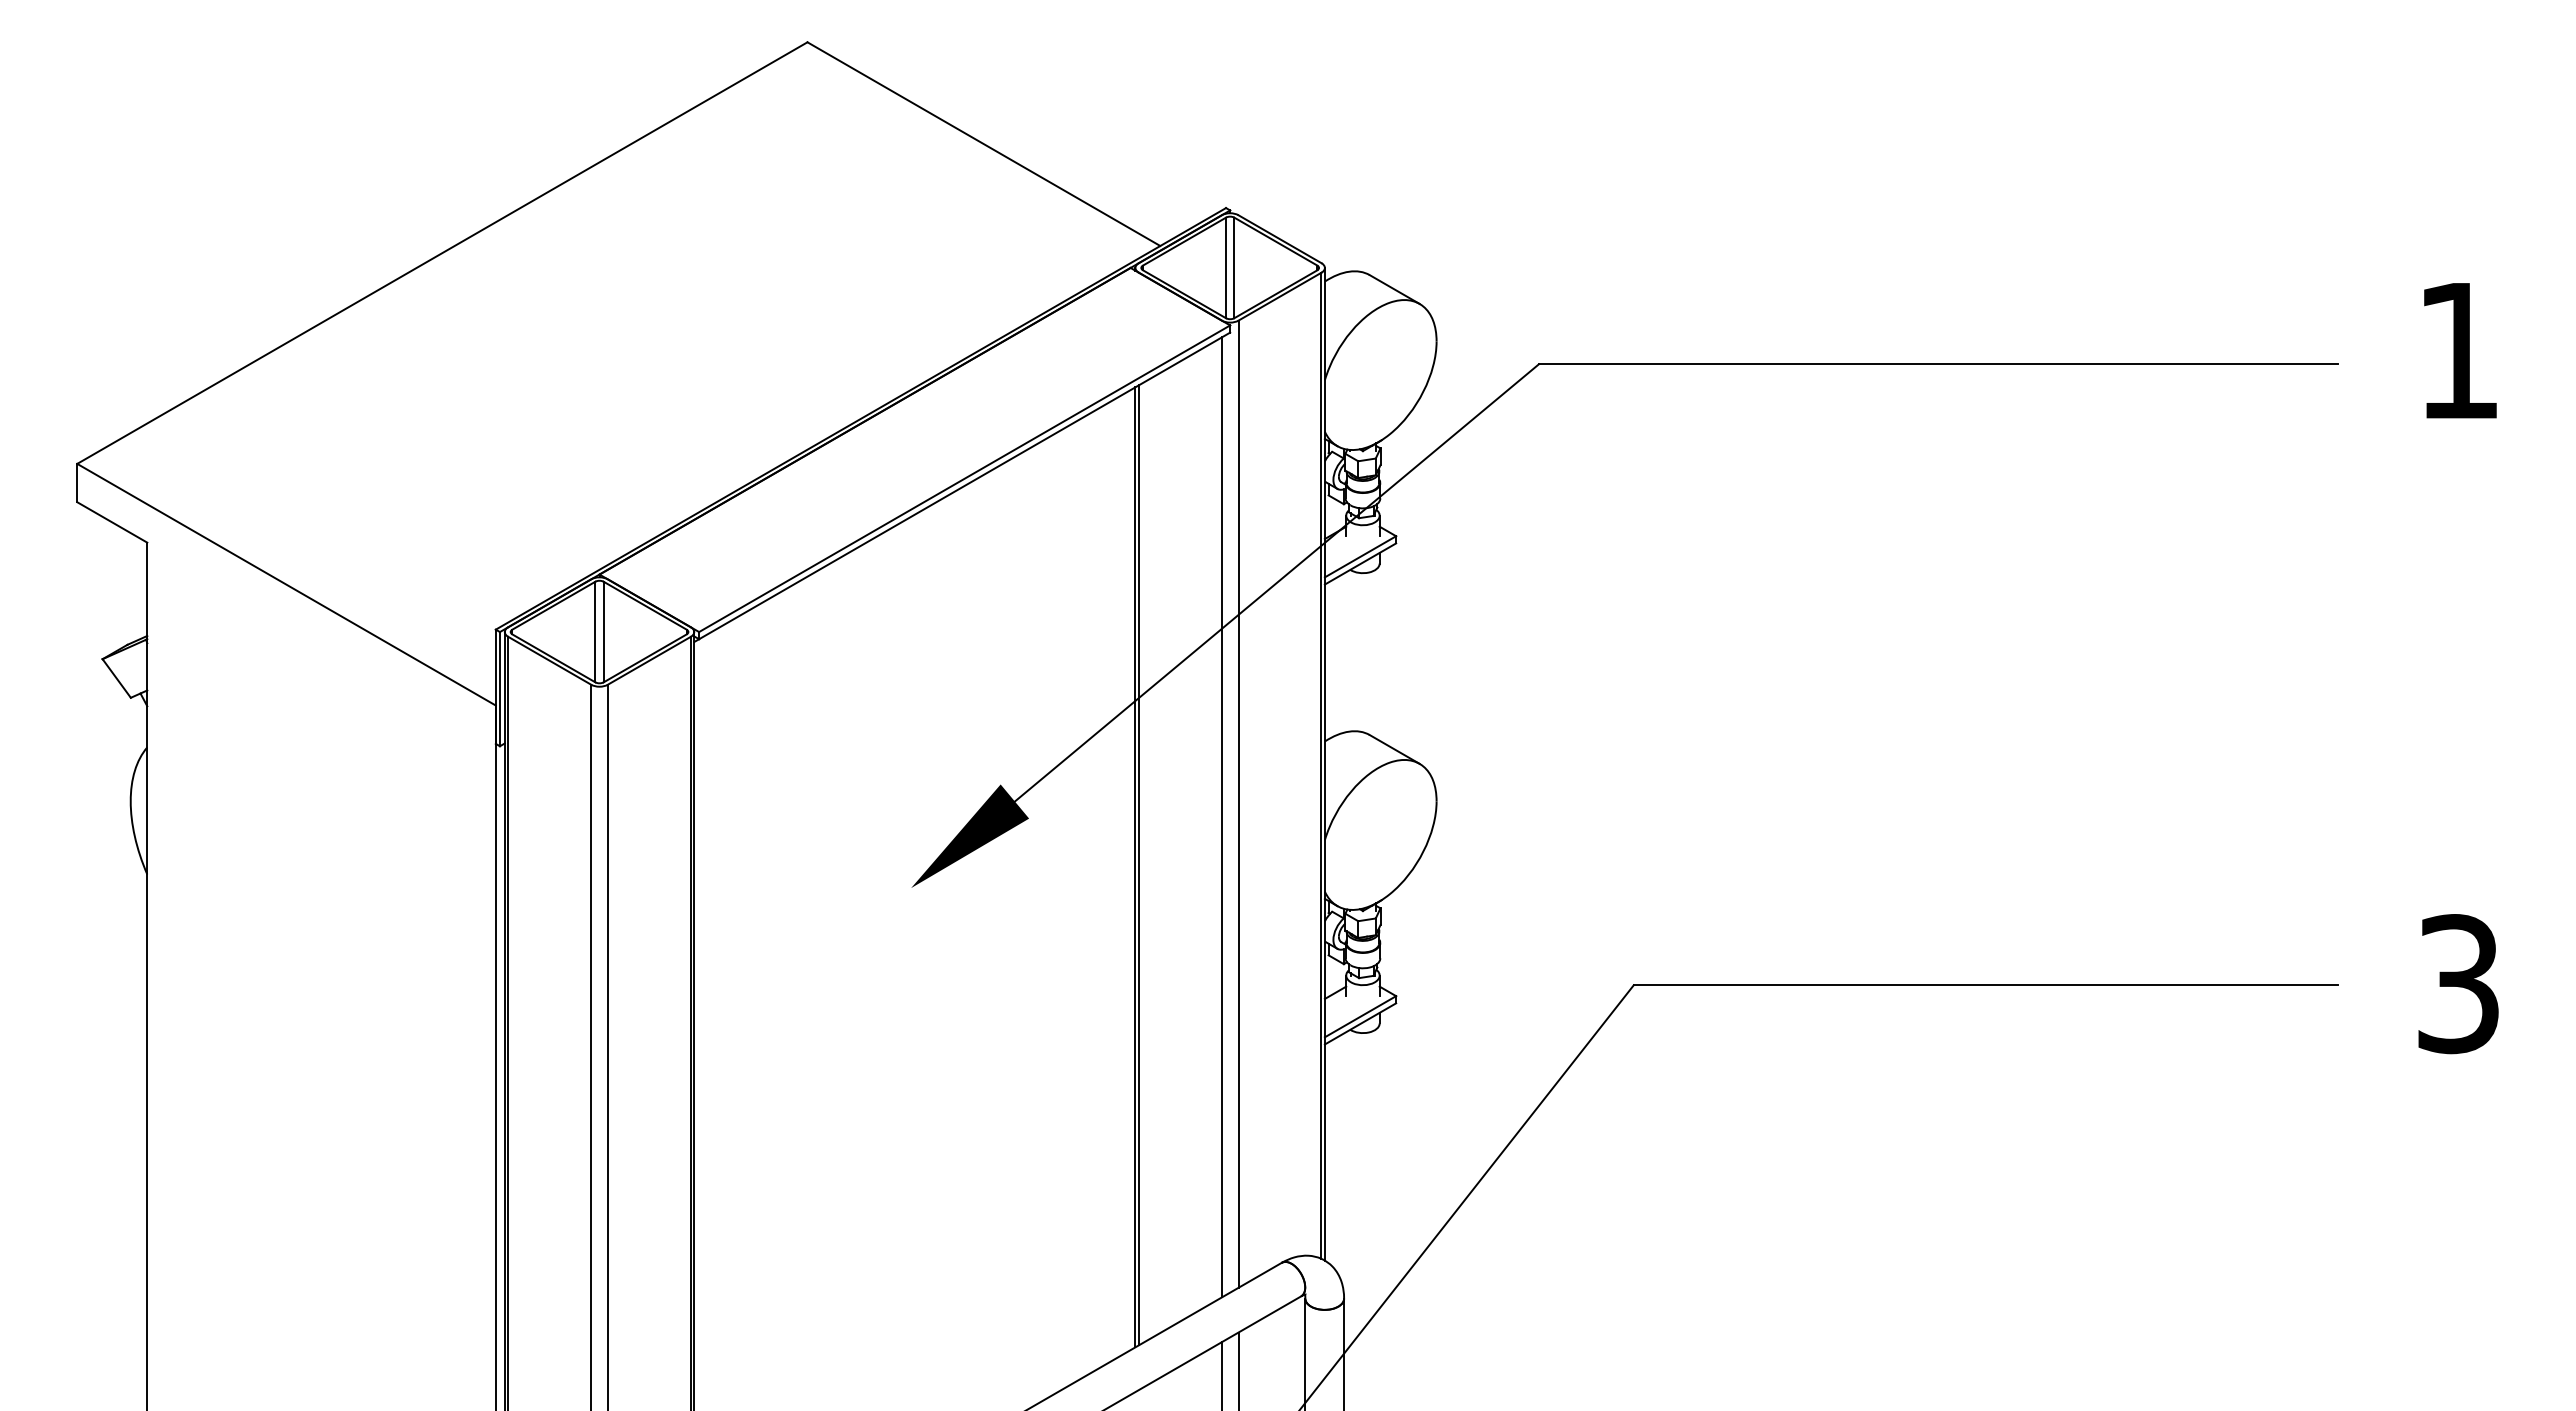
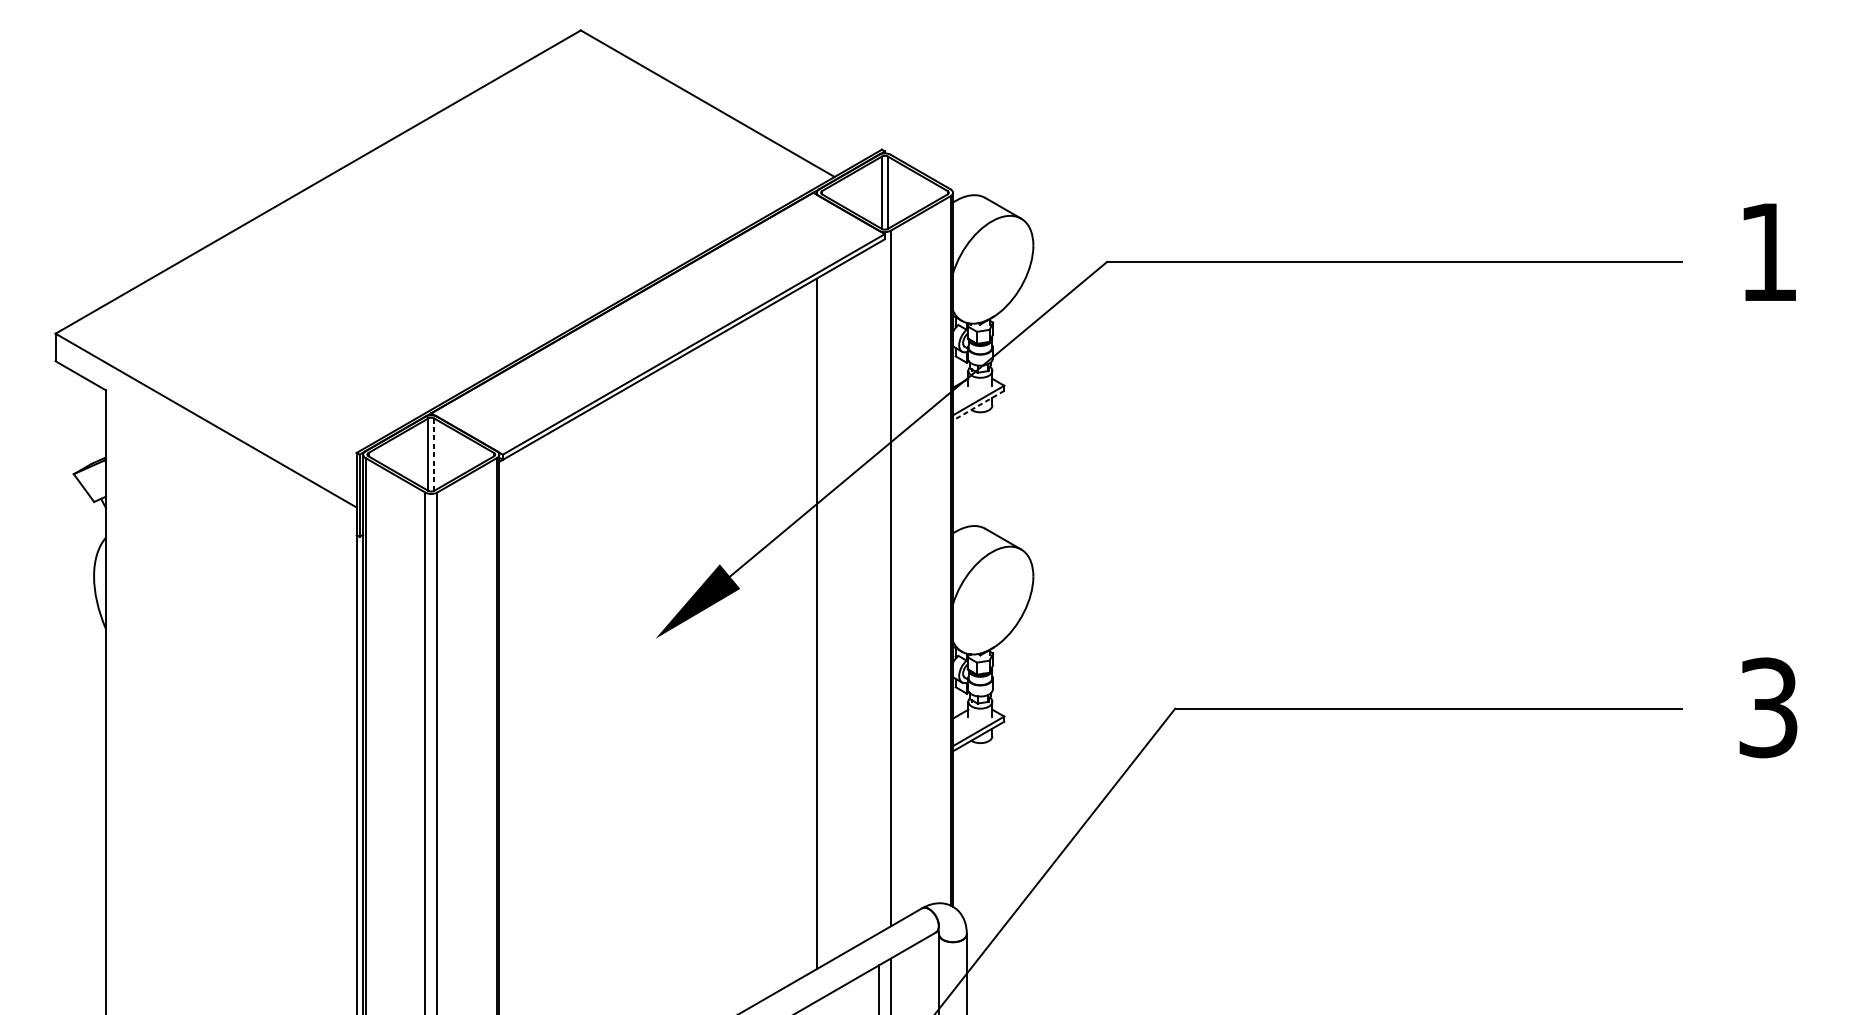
line: (1360, 564) -> (978, 406), solid -> dashed
line: (603, 631) -> (434, 454), solid -> dashed
line: (1221, 817) -> (878, 588), removed
line: (1138, 865) -> (818, 622), removed

